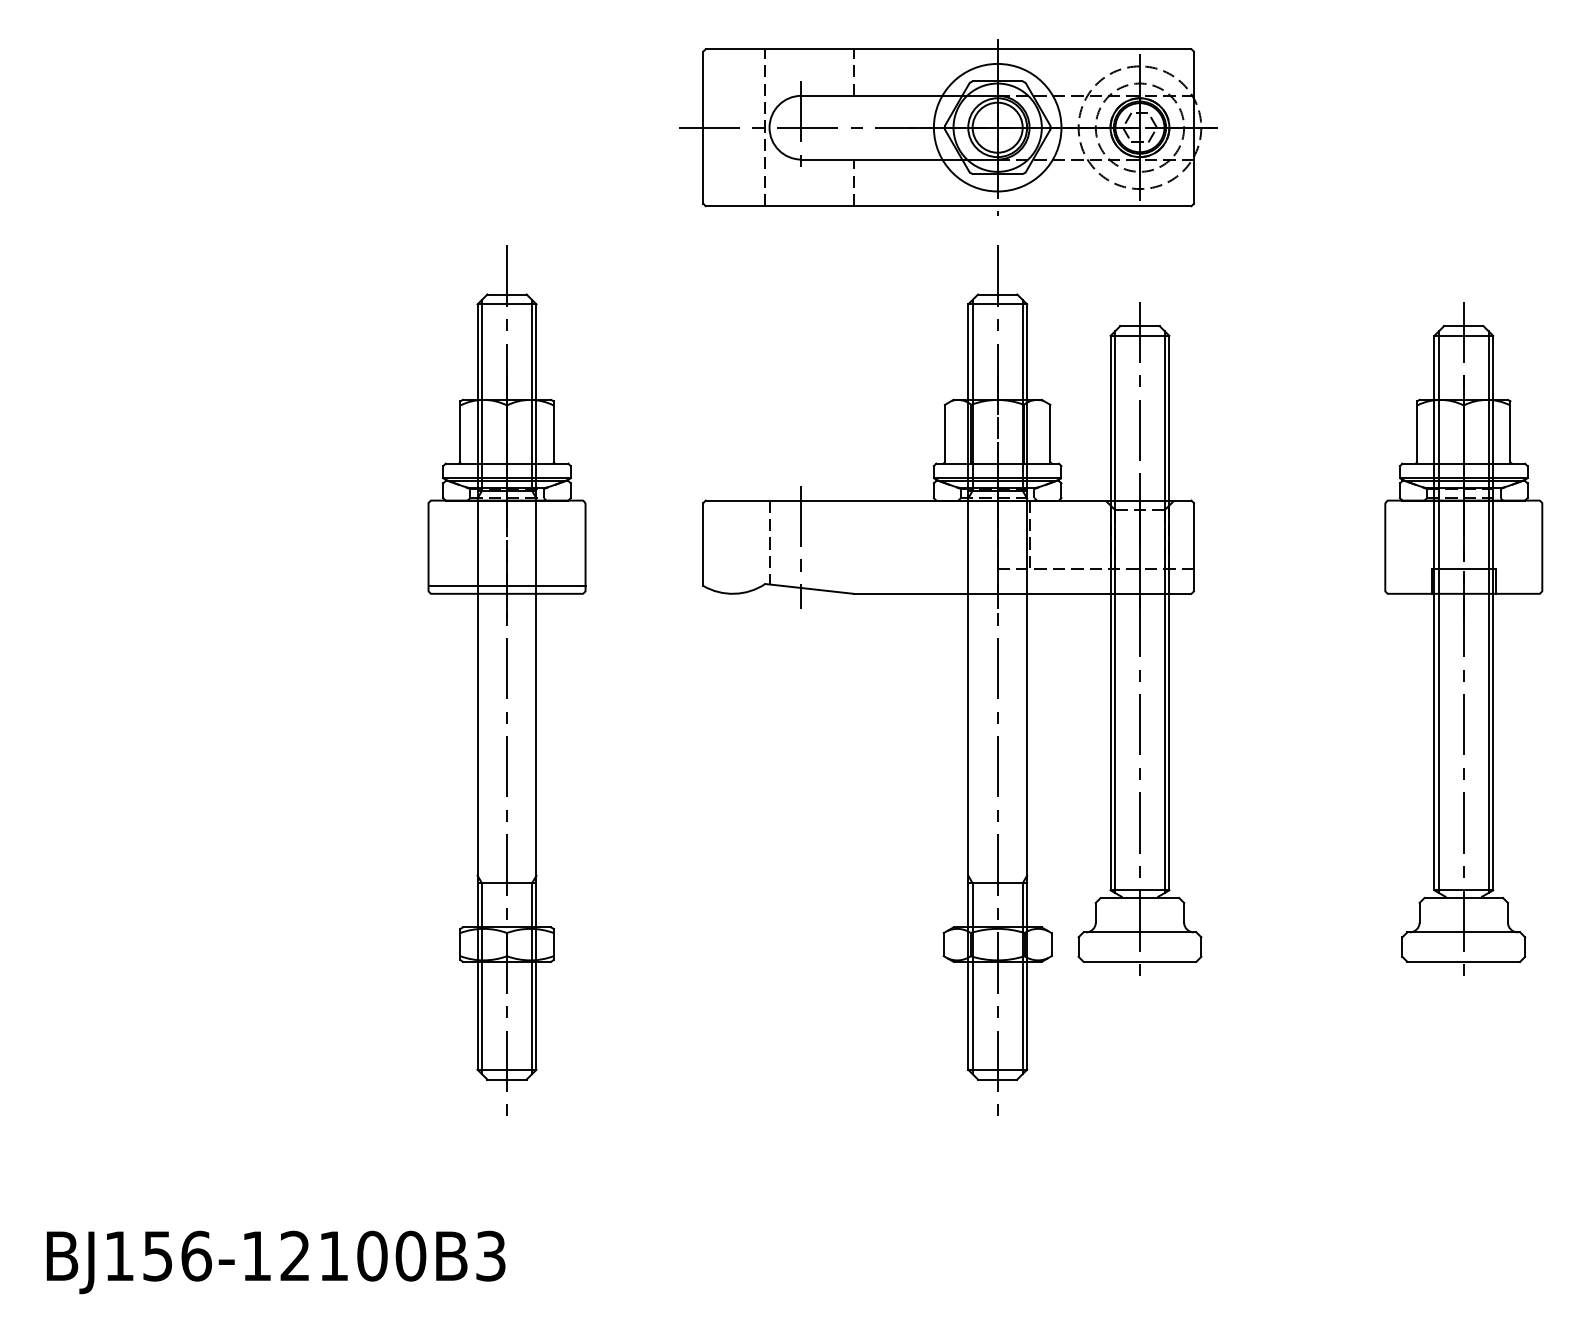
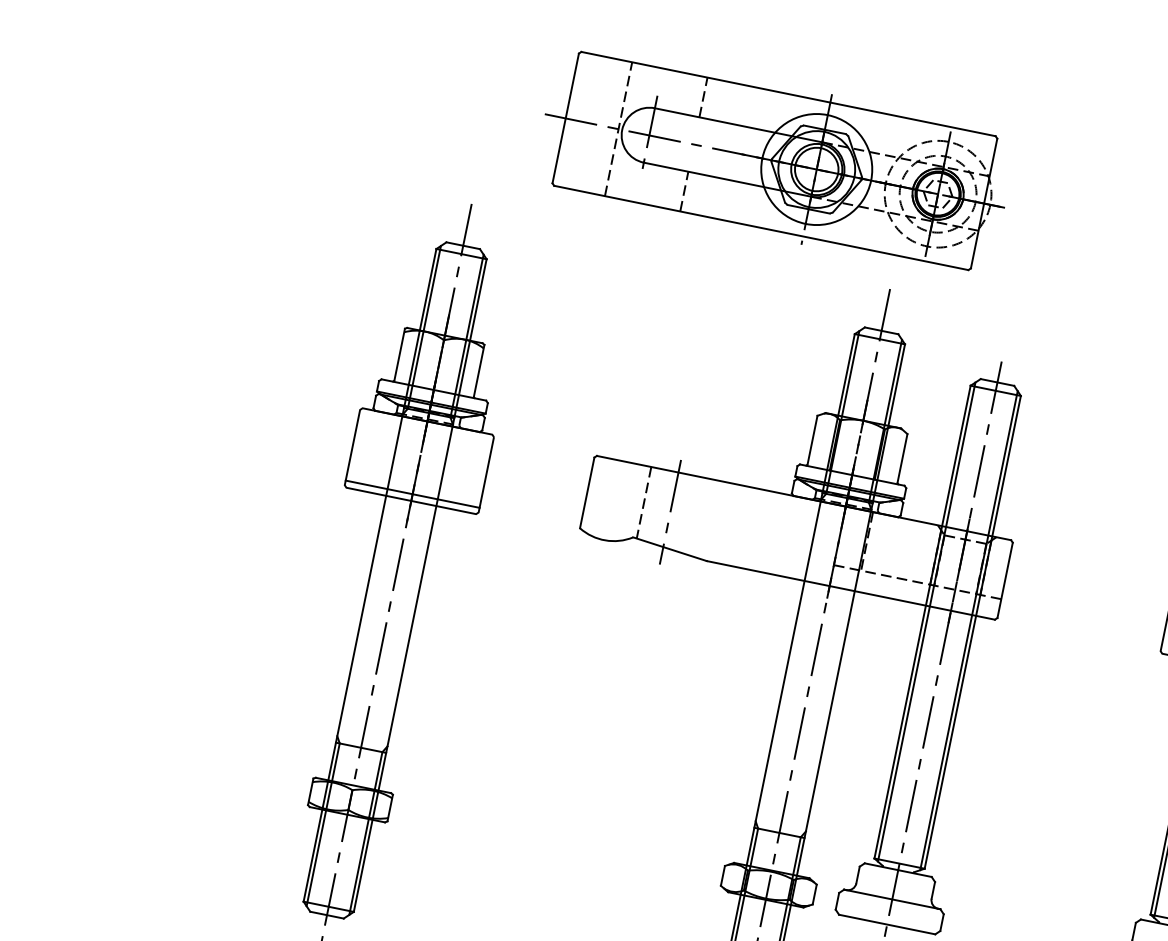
part: (948, 127) -> (774, 160), moved

